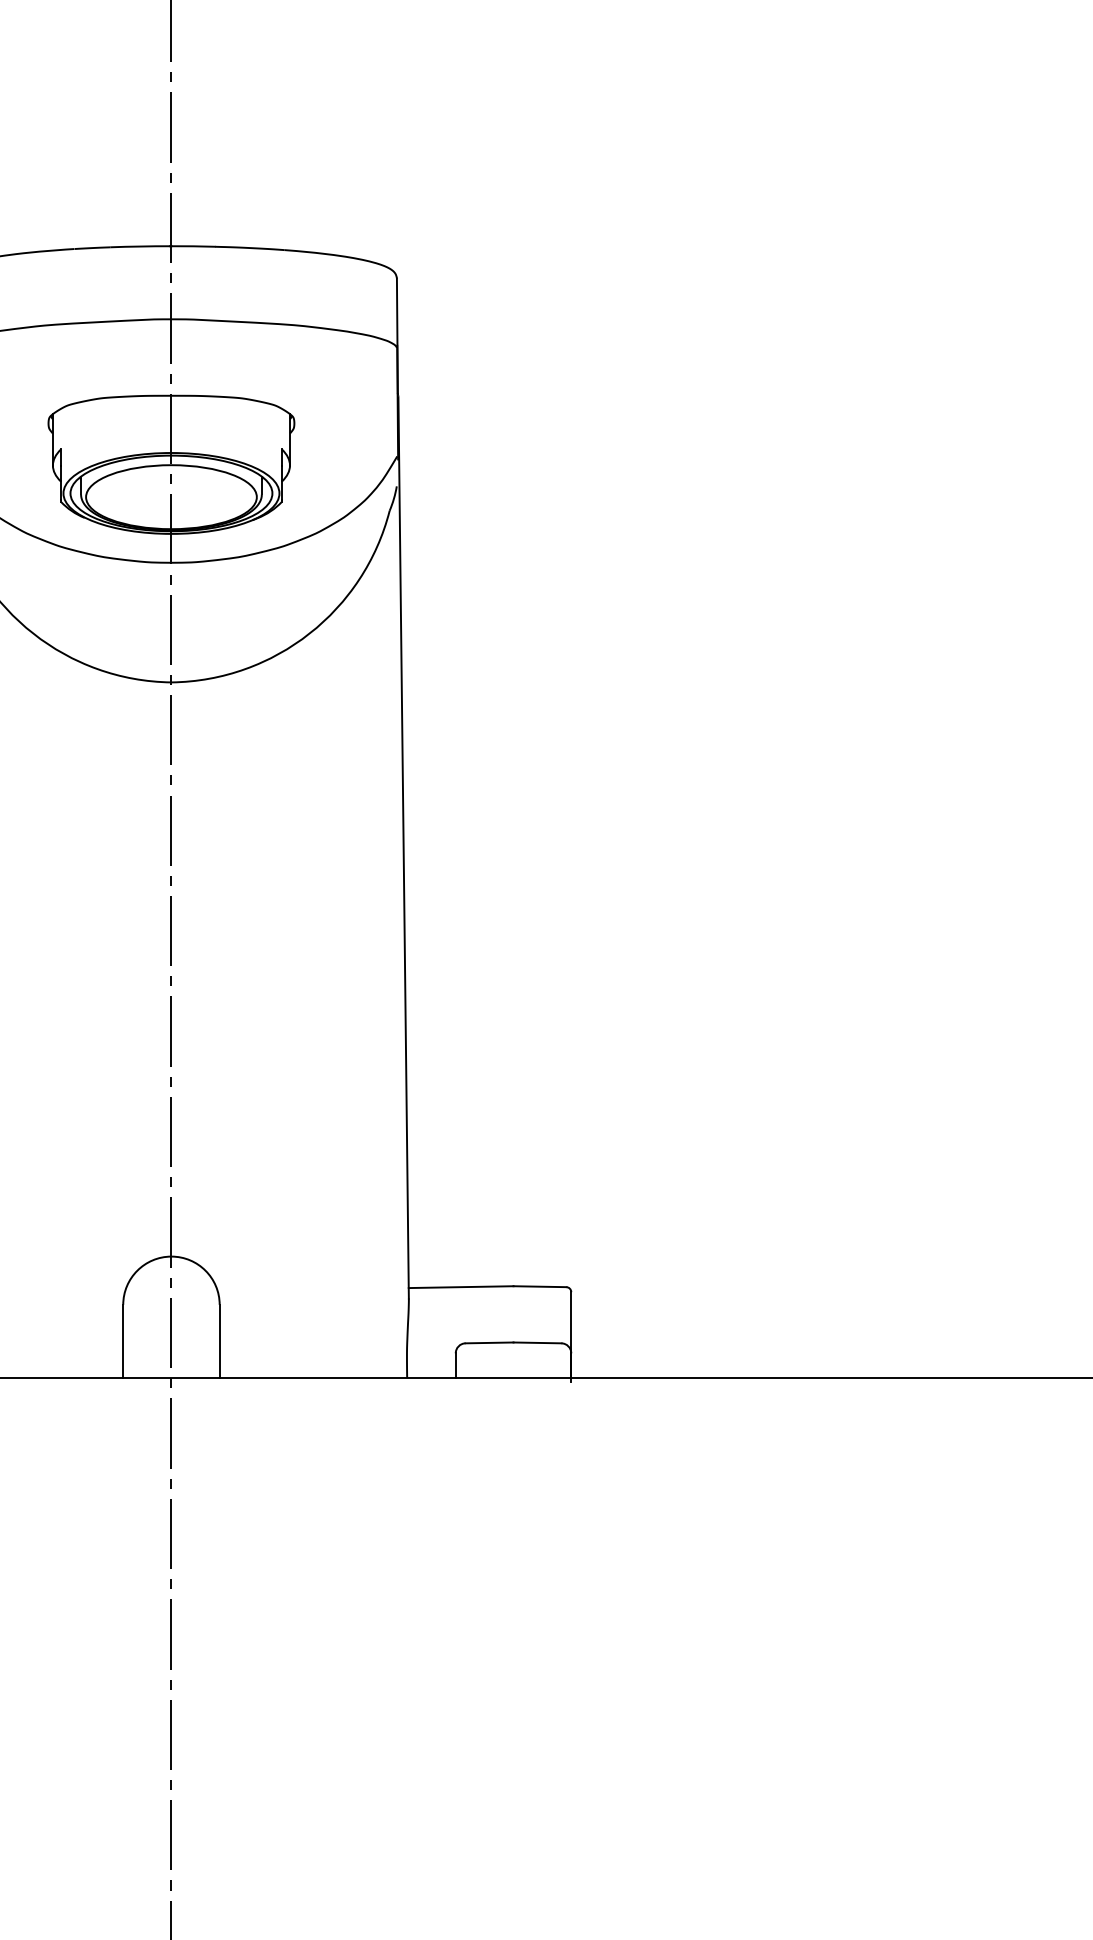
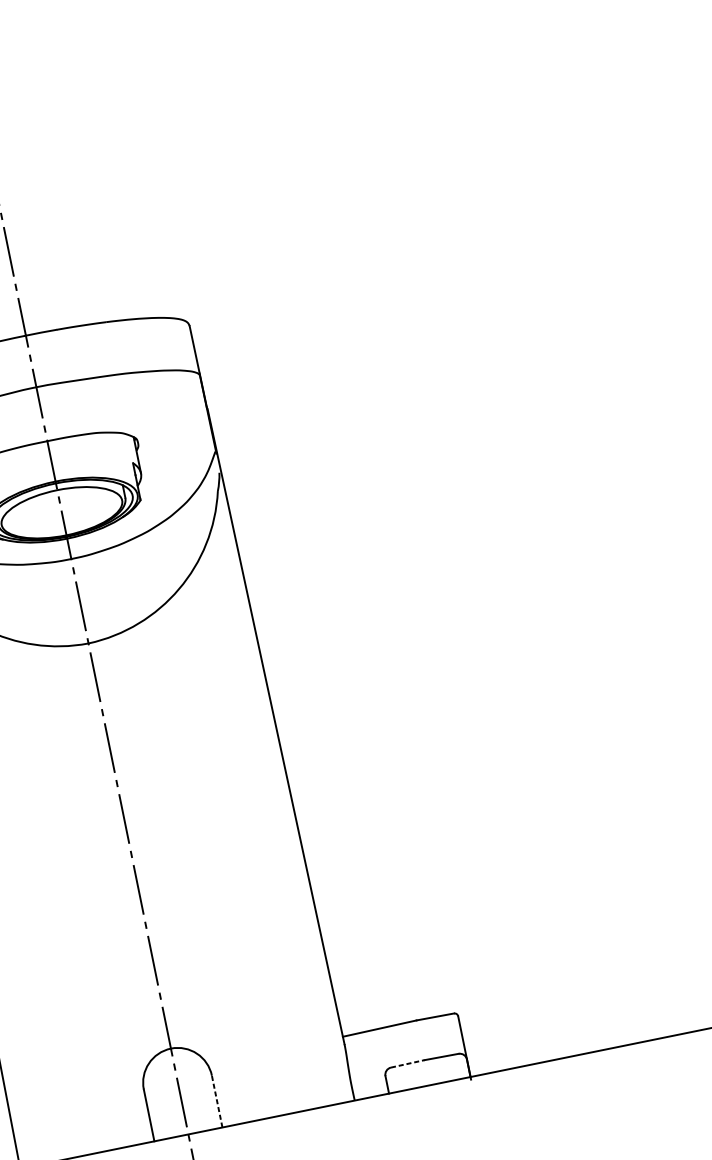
line: (219, 1341) -> (217, 1101), solid -> dashed
line: (489, 1342) -> (407, 1063), solid -> dashed

